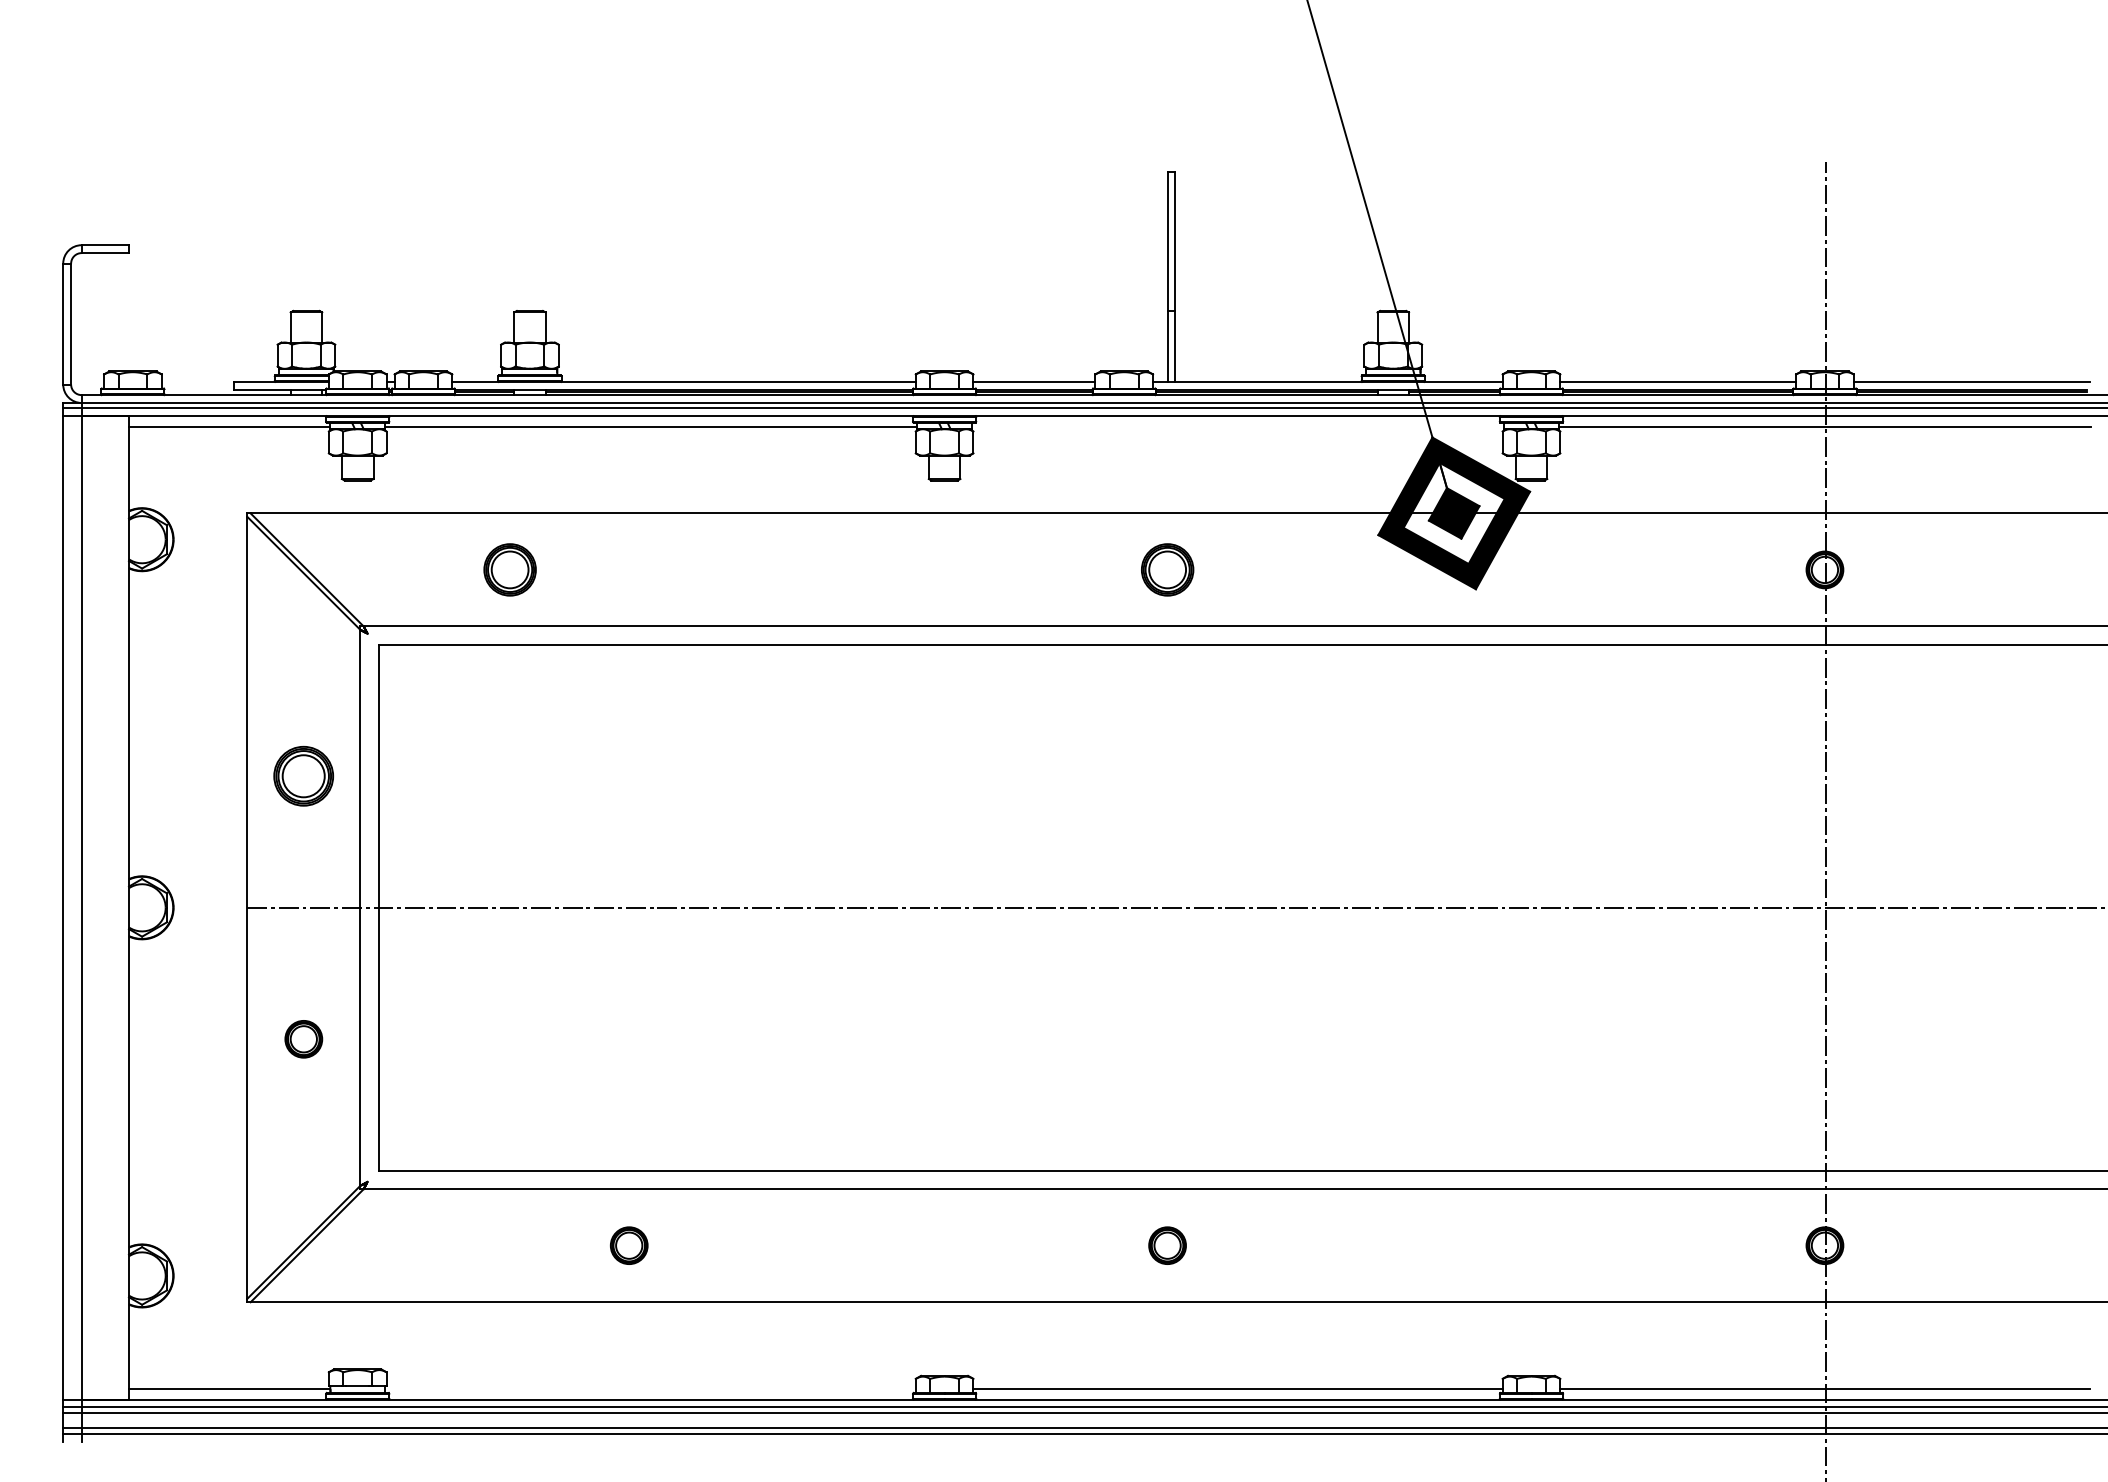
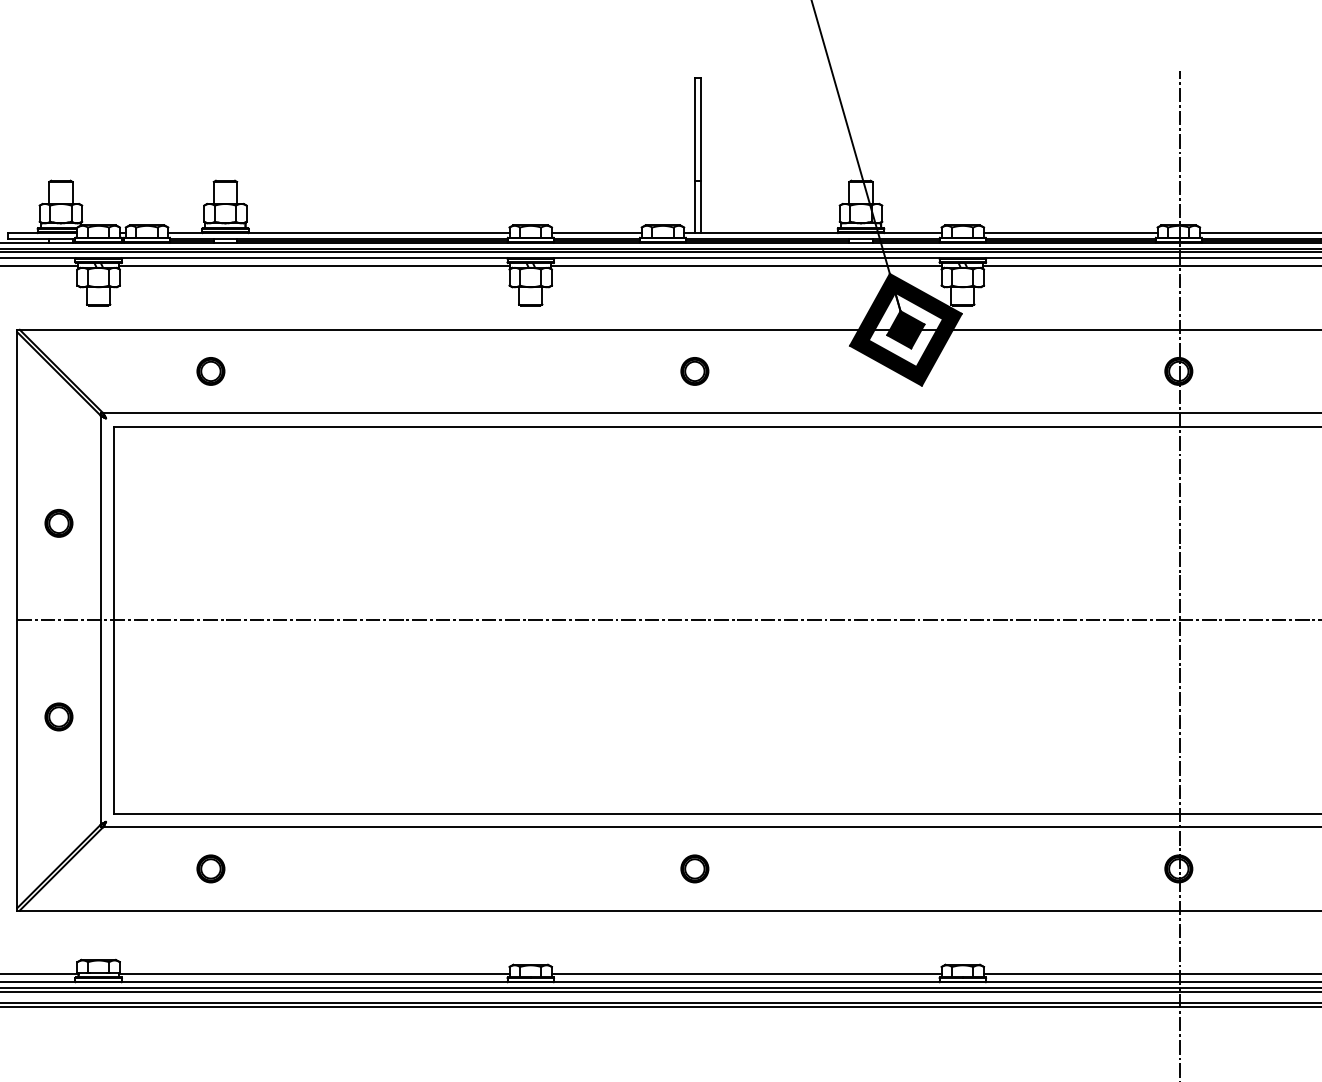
line: (1237, 426) -> (746, 265), added
part: (510, 569) -> (211, 371), size x0.71
part: (1167, 569) -> (694, 371), size x0.71
part: (303, 776) -> (58, 523), size x0.62
part: (629, 1245) -> (211, 868), moved
line: (650, 1389) -> (314, 974), added

